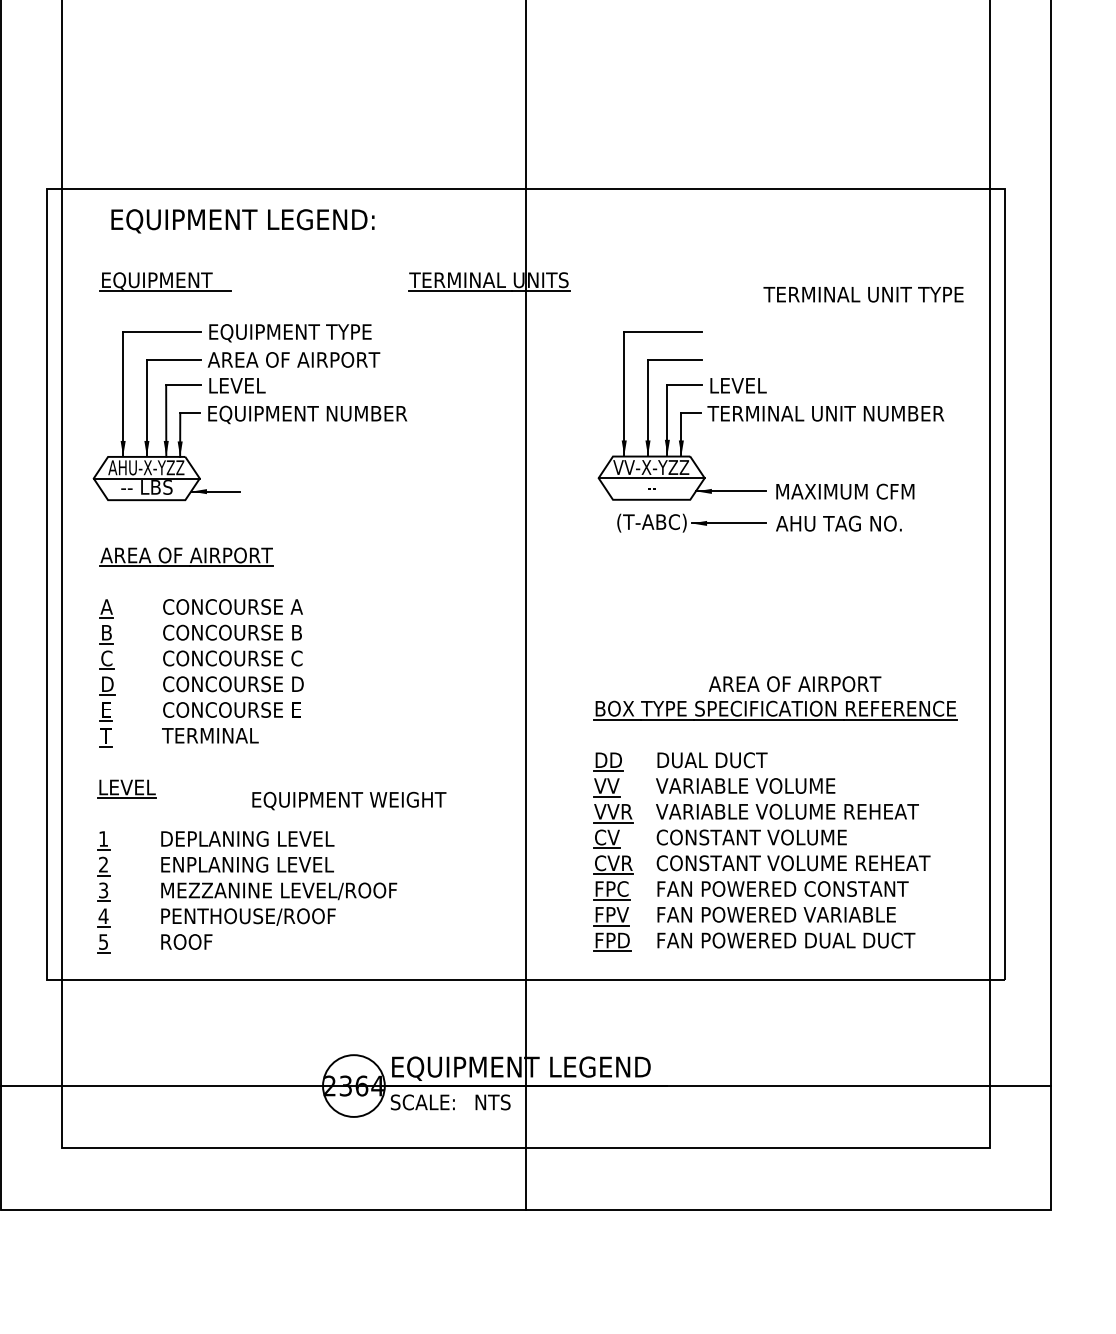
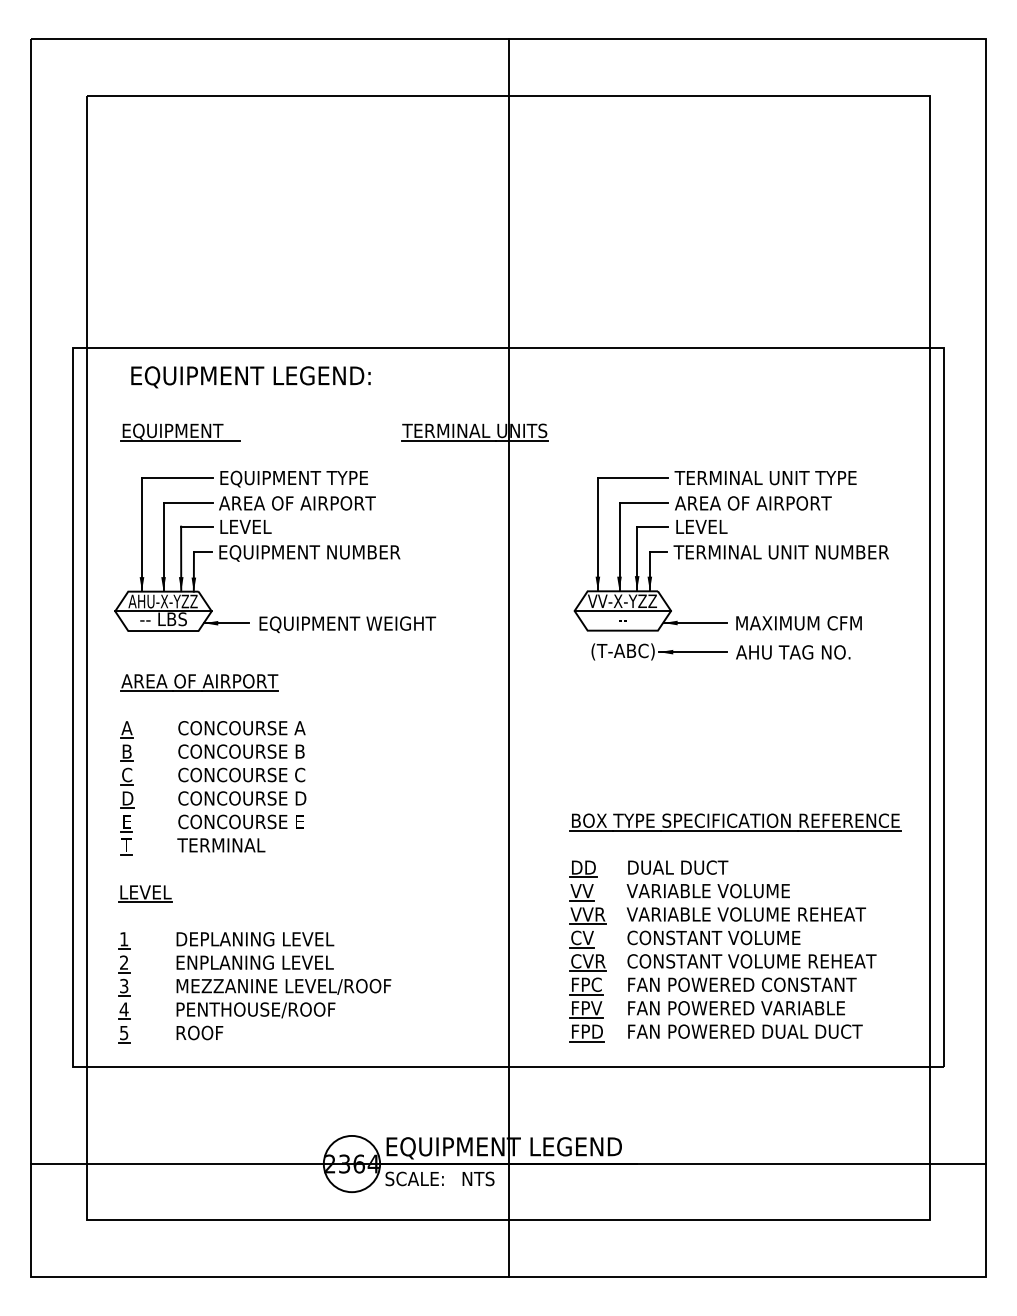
text: (863, 295) -> (765, 478), moved
text: (795, 684) -> (753, 503), moved
text: (349, 800) -> (347, 624), moved

